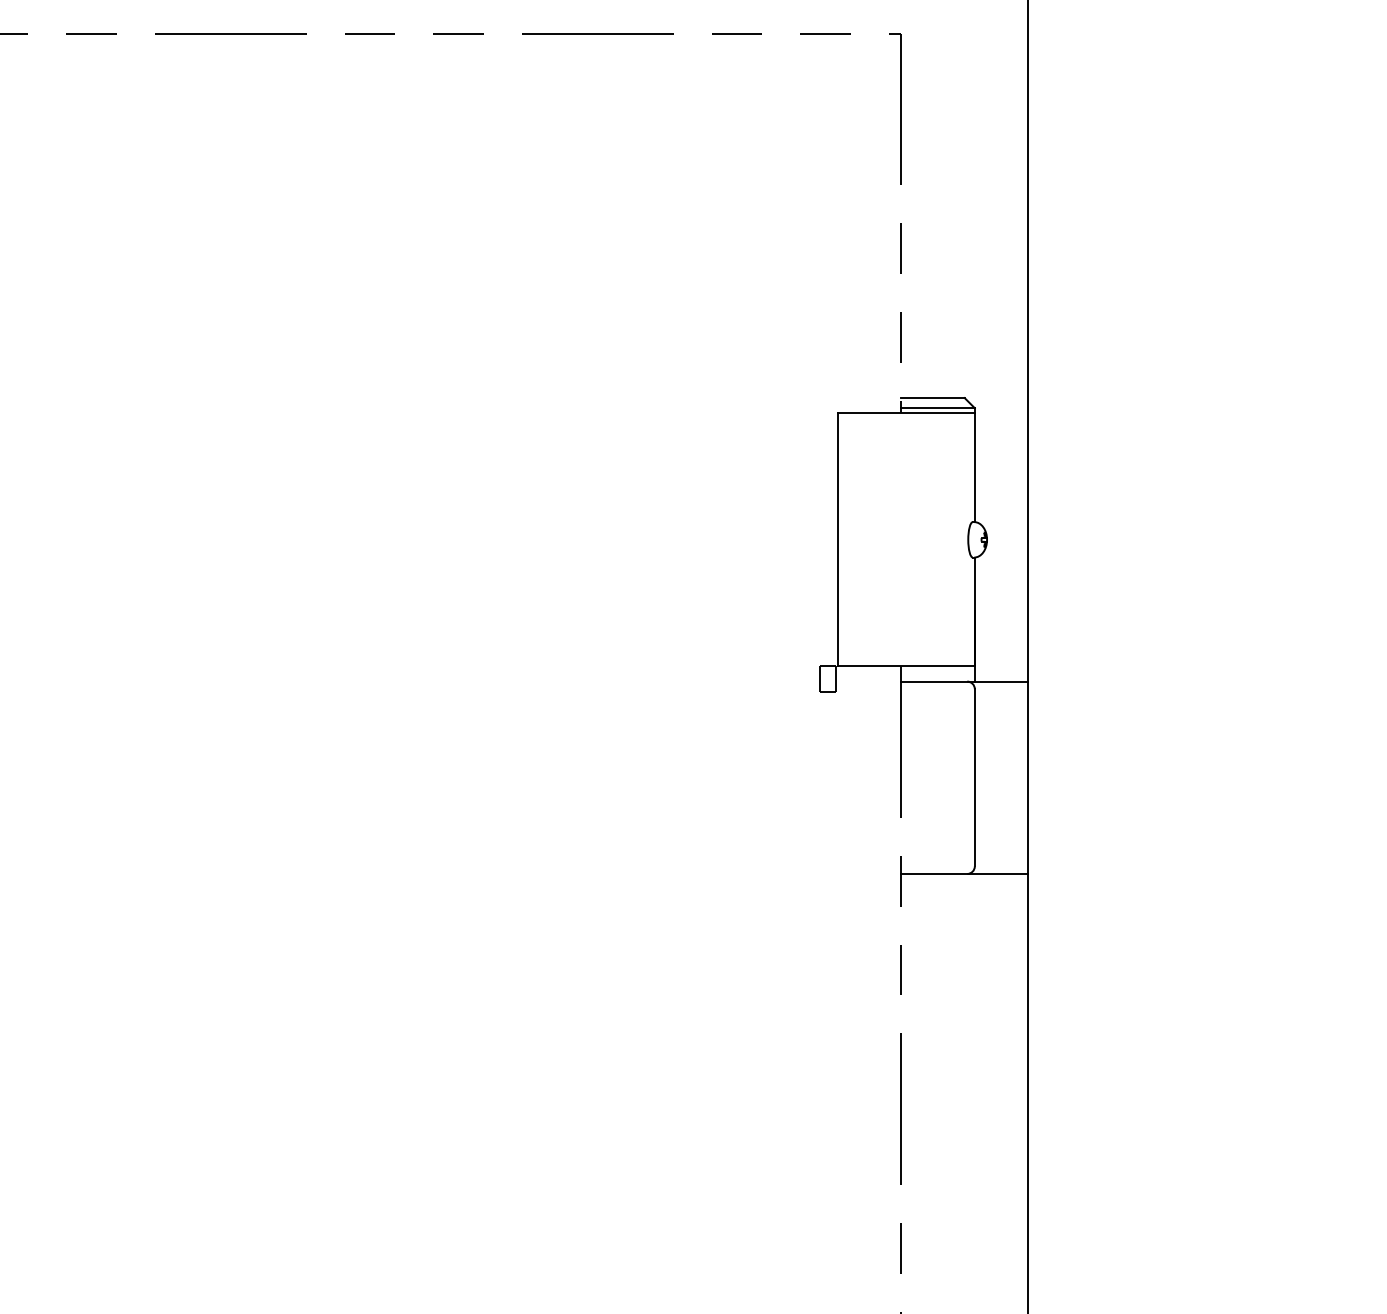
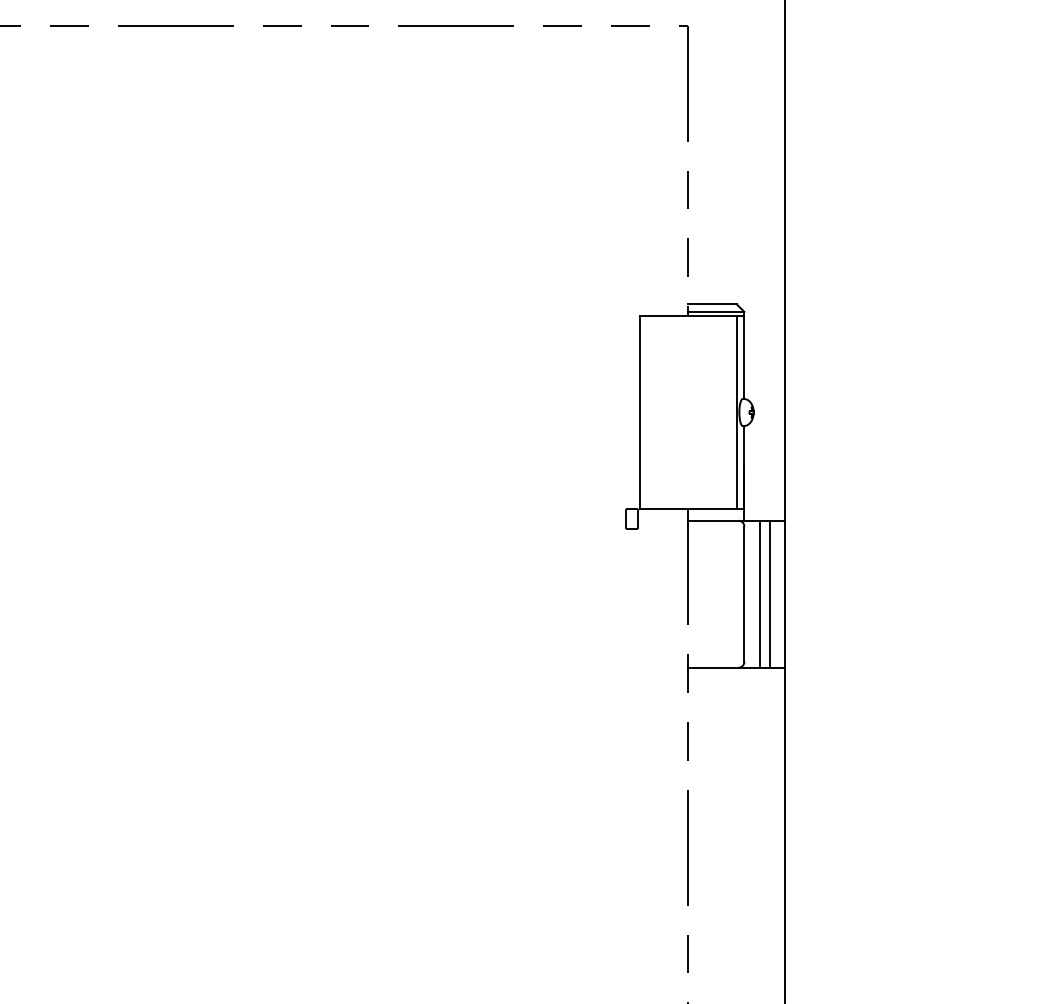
line: (964, 539) -> (736, 412), added
line: (995, 777) -> (760, 594), added
line: (1007, 777) -> (769, 594), added

